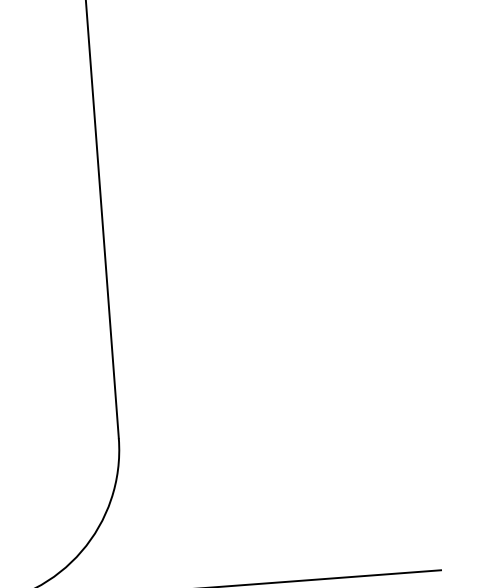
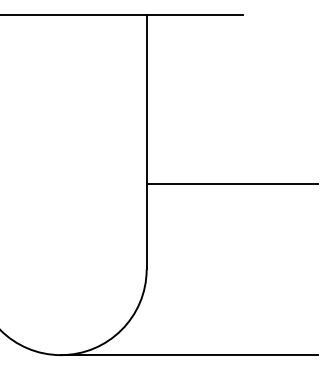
line: (262, 271) -> (232, 183), added

